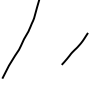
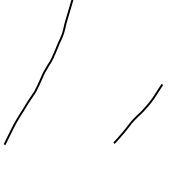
line: (74, 48) -> (137, 113), moved

